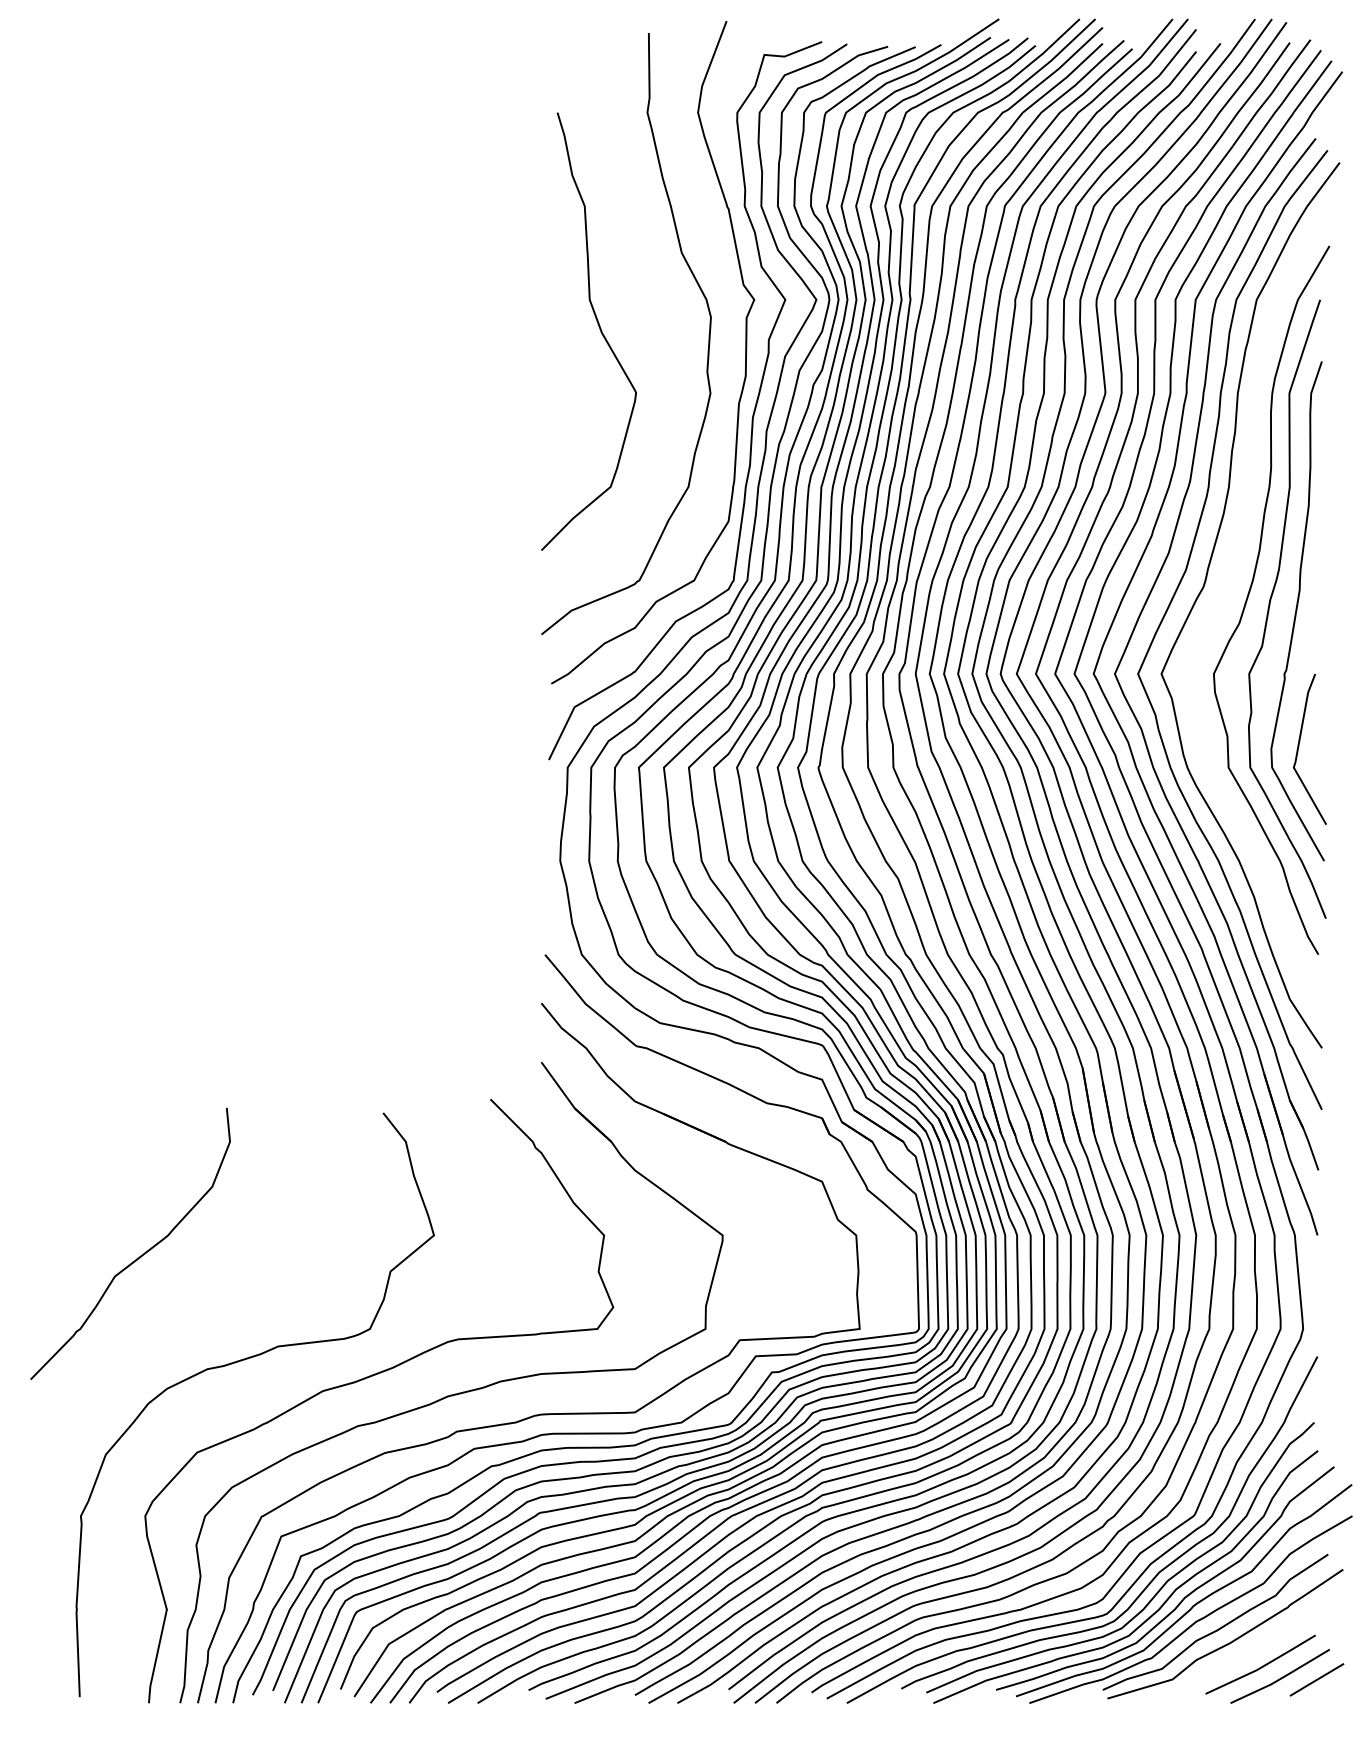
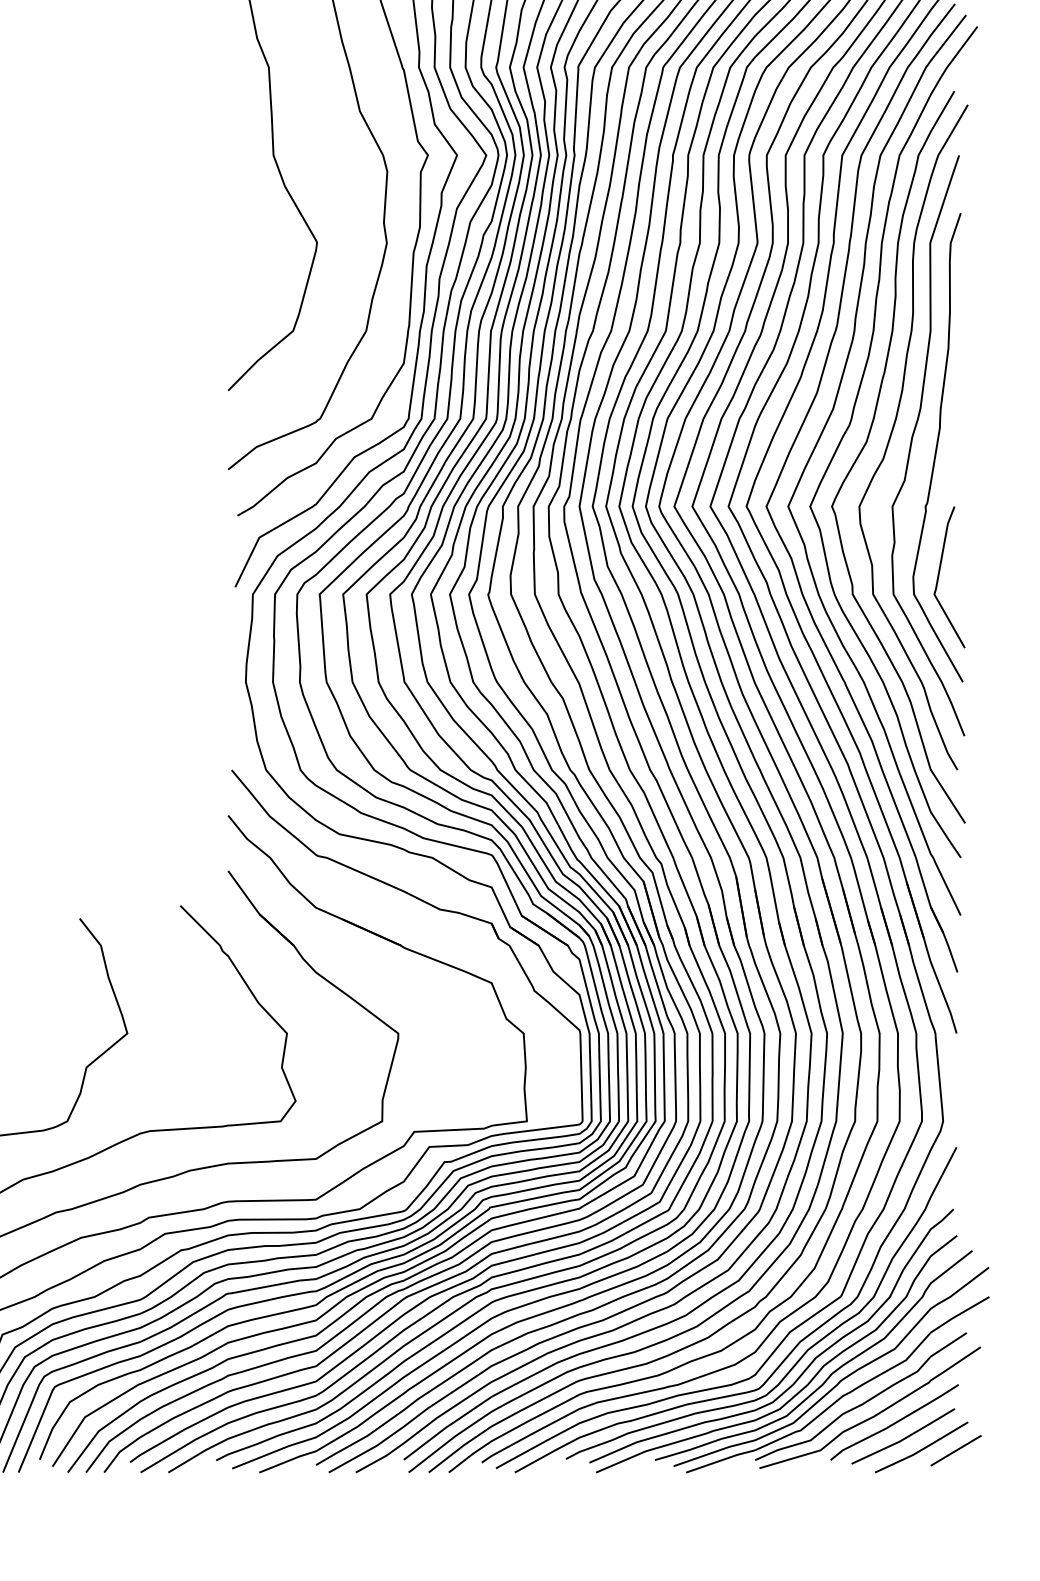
curve: (1222, 605) -> (867, 442), added
curve: (1251, 1649) -> (894, 1422), added

